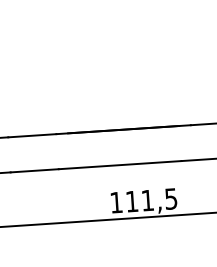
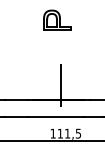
line: (127, 97) -> (61, 85), added

